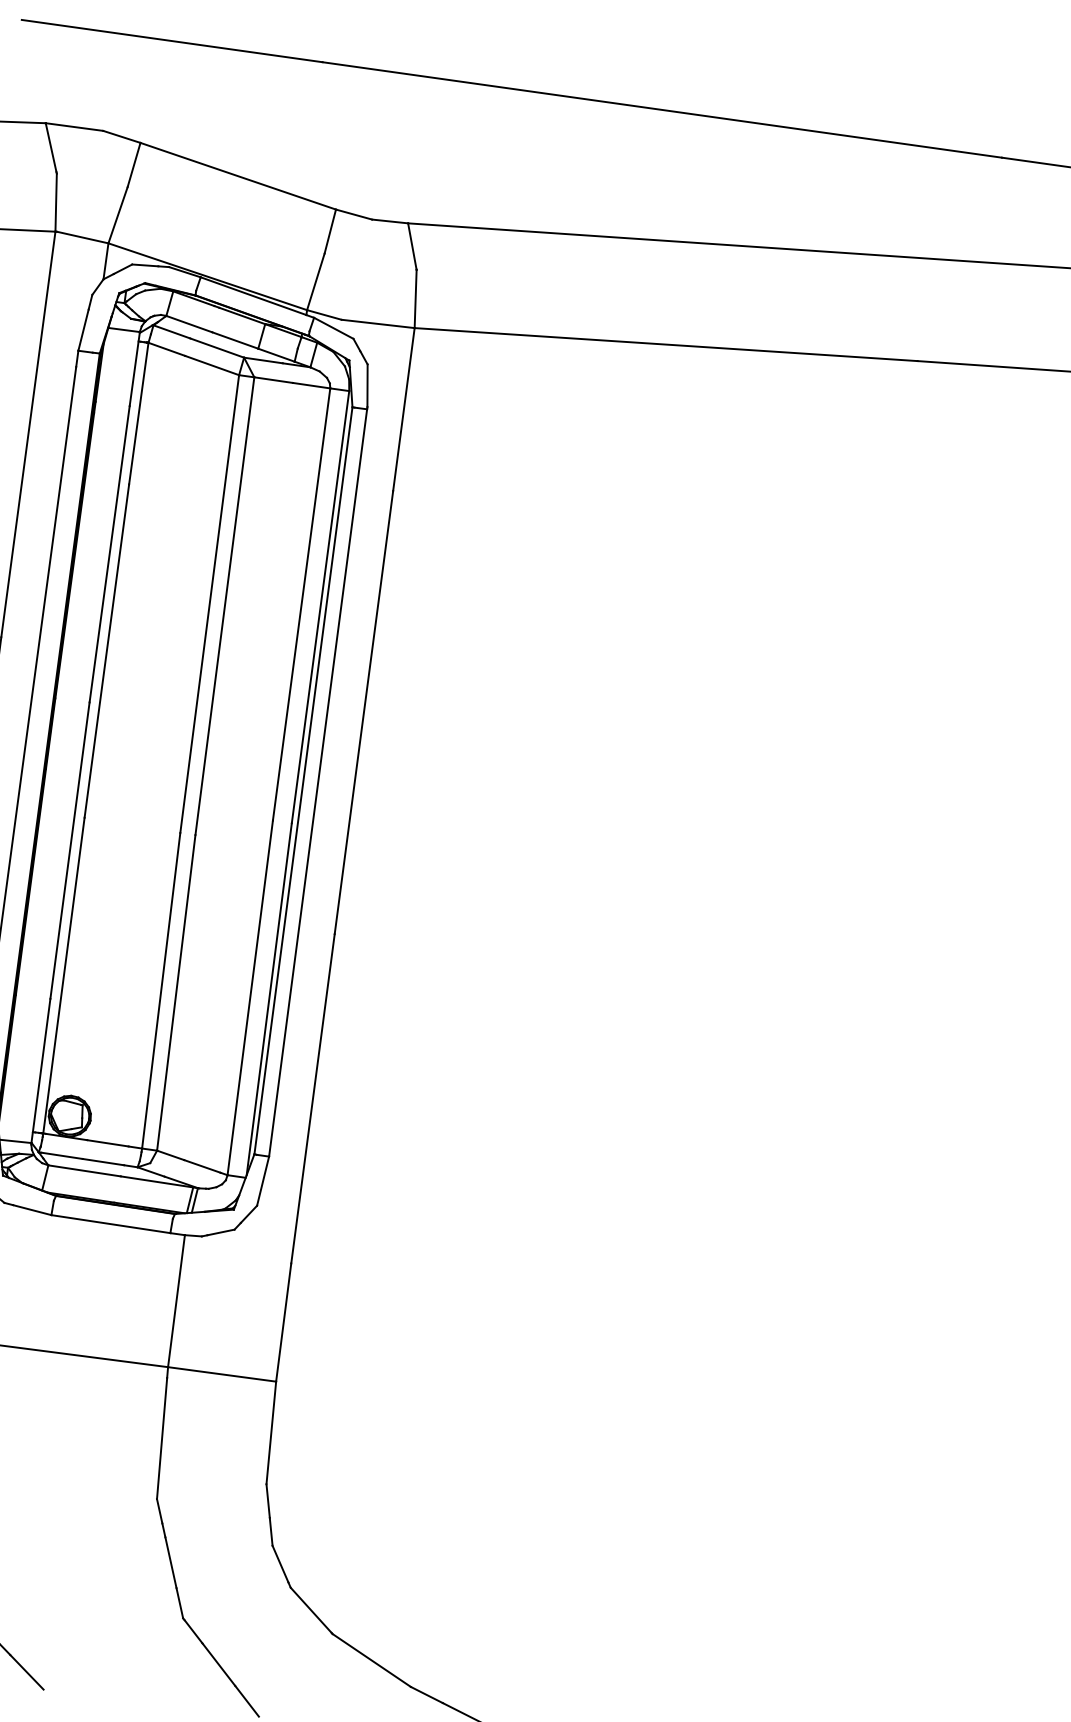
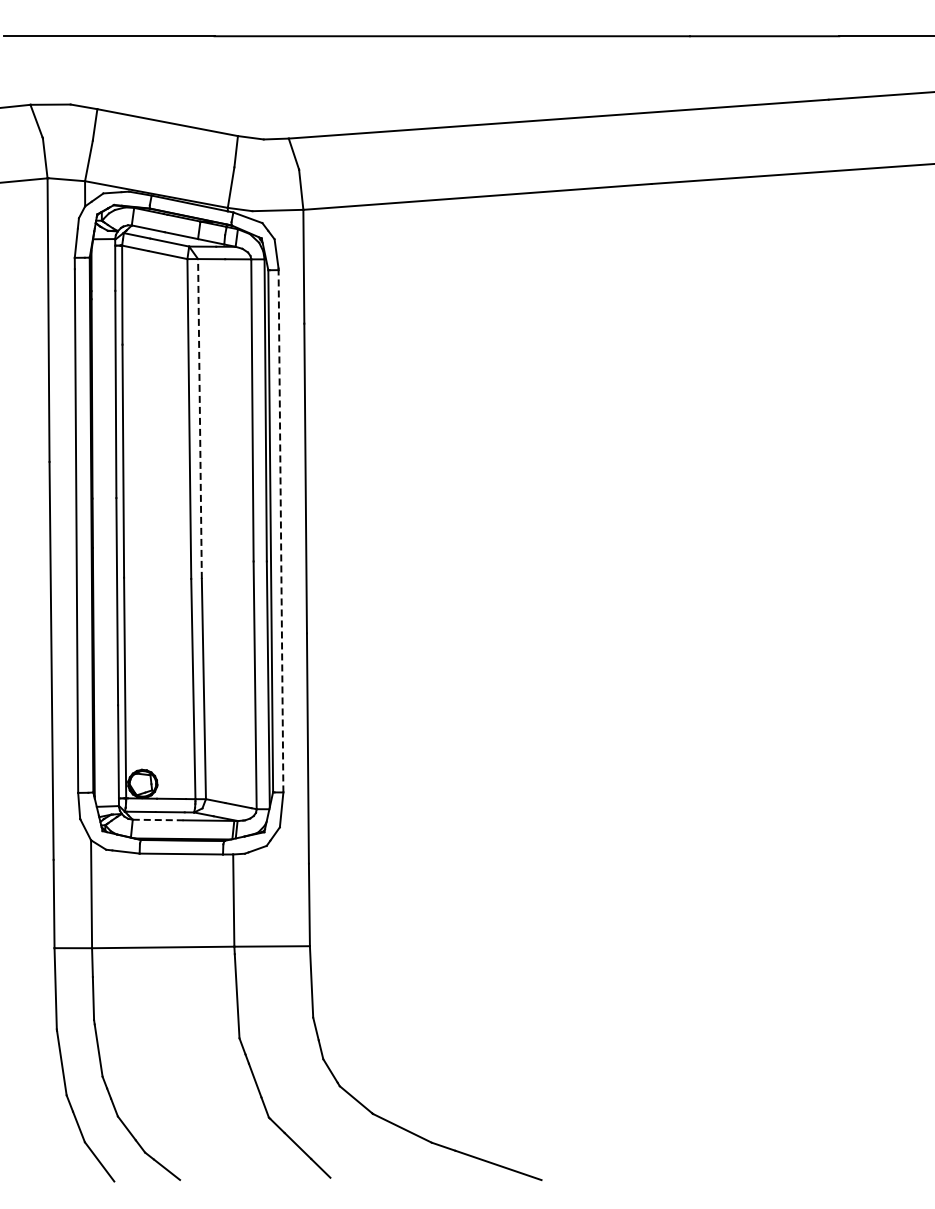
line: (224, 605) -> (199, 418), solid -> dashed
line: (317, 781) -> (280, 530), solid -> dashed
line: (85, 1171) -> (158, 820), solid -> dashed

